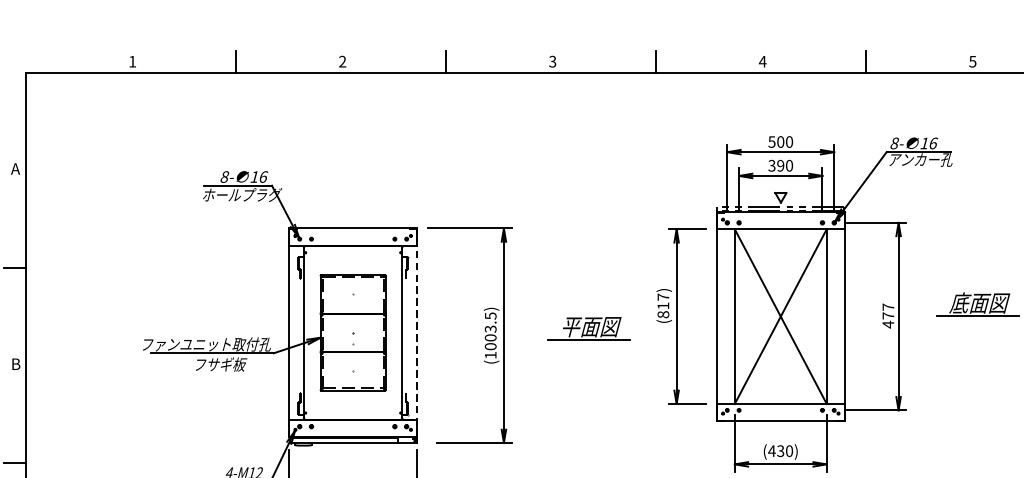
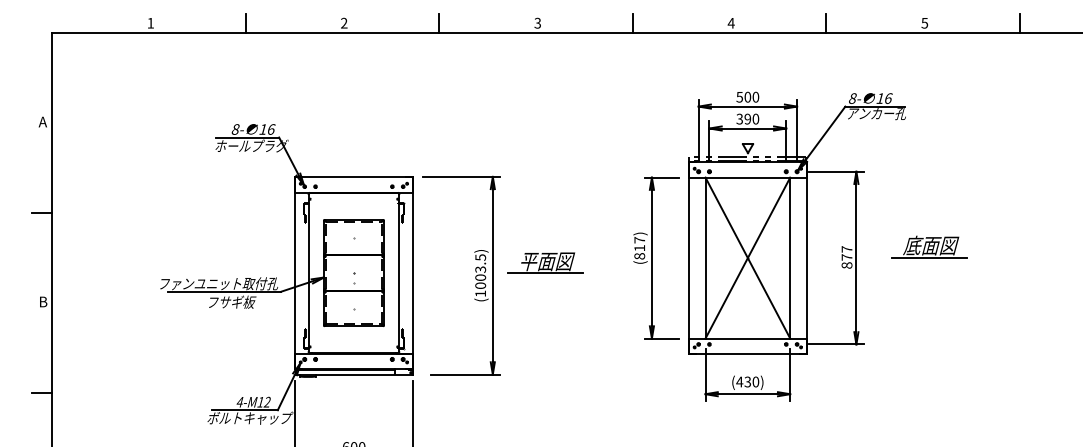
text: (887, 324) -> (846, 265), 477 -> 877
part: (589, 327) -> (545, 262), moved
line: (417, 332) -> (413, 272), dashed -> solid

